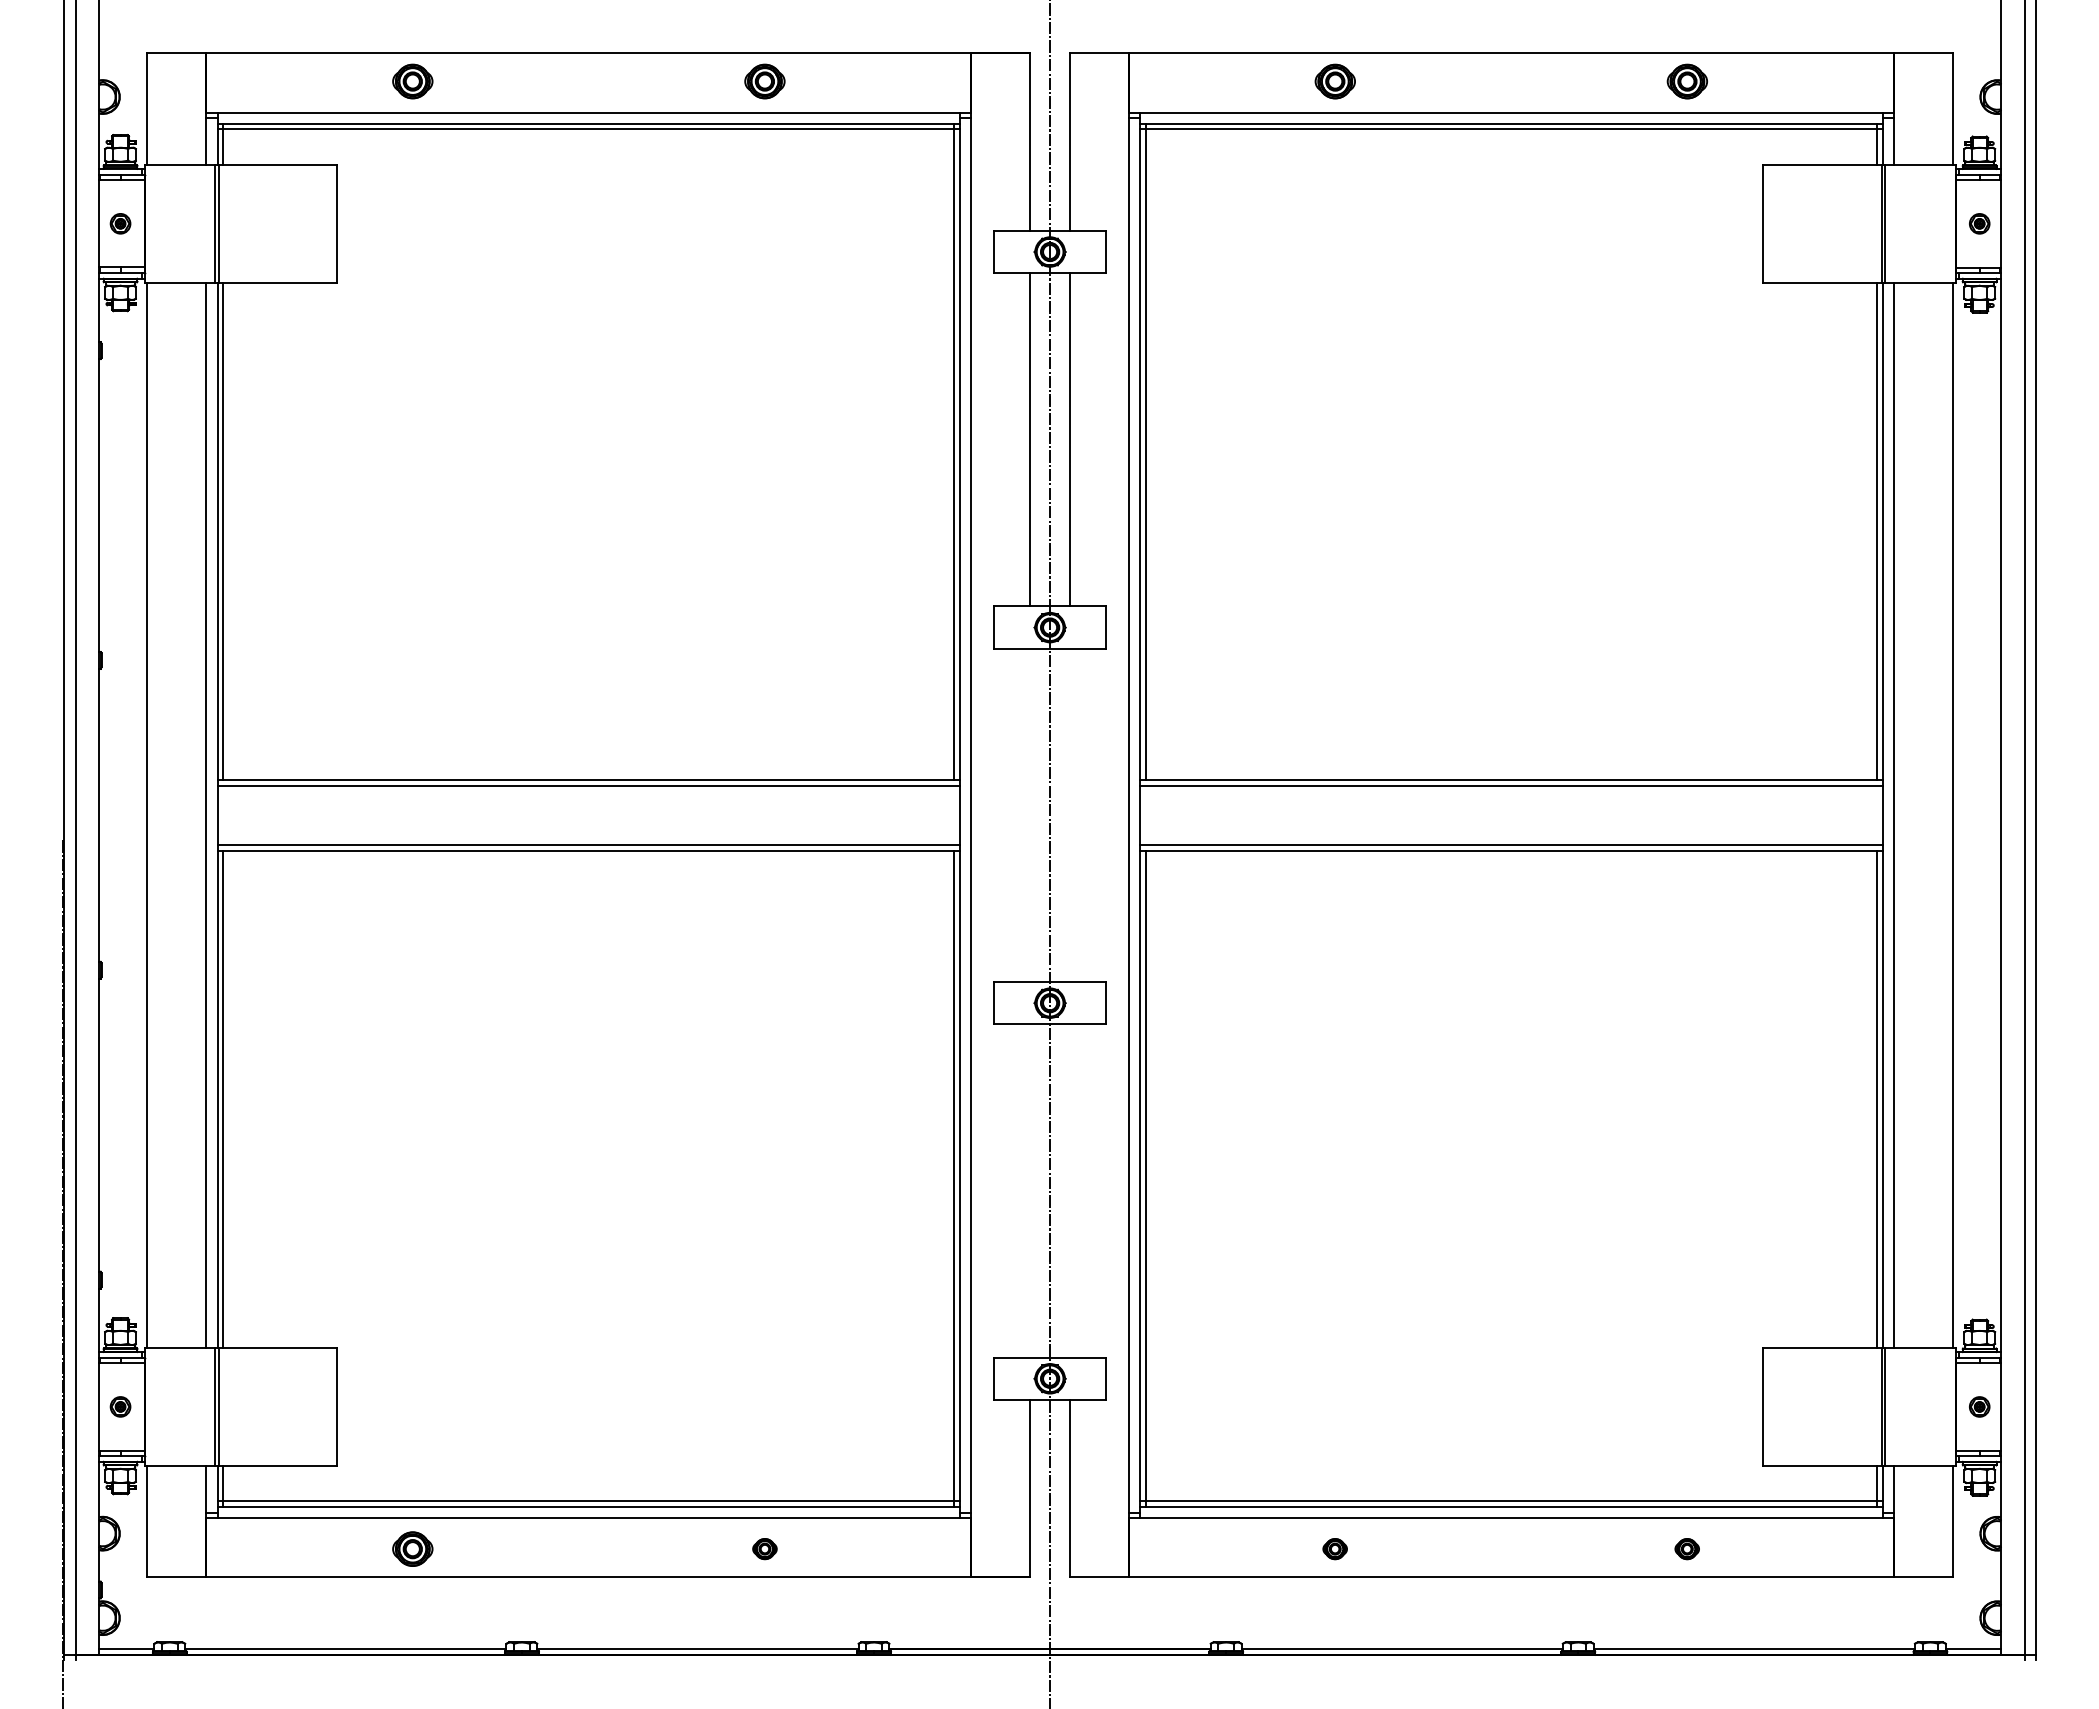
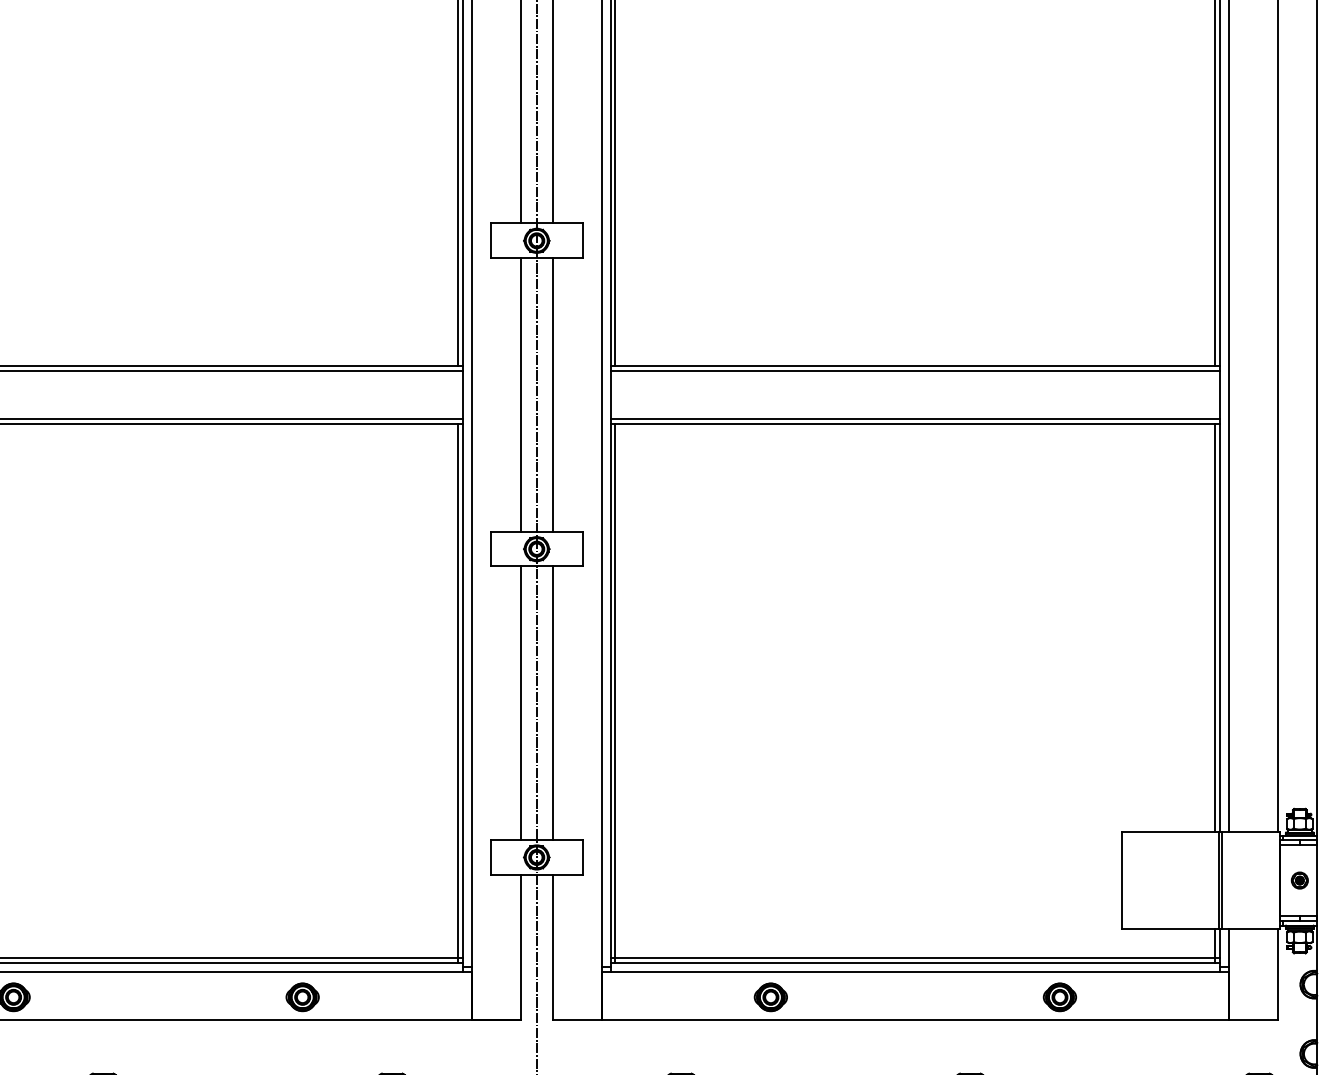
line: (1030, 815) -> (520, 395), added
line: (1069, 815) -> (552, 395), added
line: (1030, 1190) -> (520, 702), added
line: (1069, 1190) -> (552, 702), added
part: (764, 1548) -> (302, 996), size x1.67
part: (1334, 1548) -> (770, 996), size x1.67
part: (1686, 1548) -> (1059, 996), size x1.67

